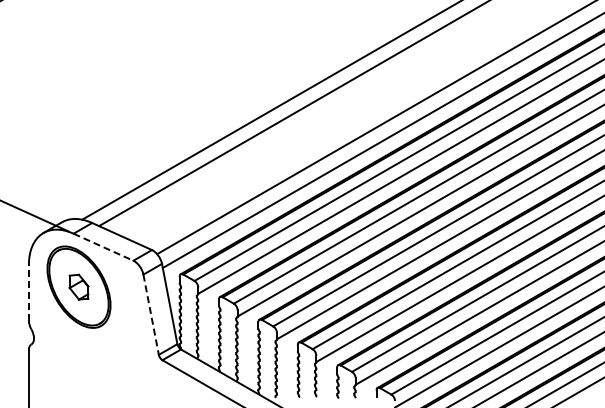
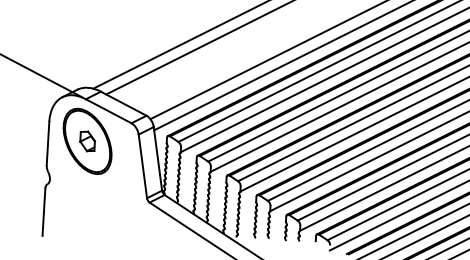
line: (103, 247) -> (108, 111), dashed -> solid
line: (28, 293) -> (47, 144), dashed -> solid
line: (151, 314) -> (143, 166), dashed -> solid

